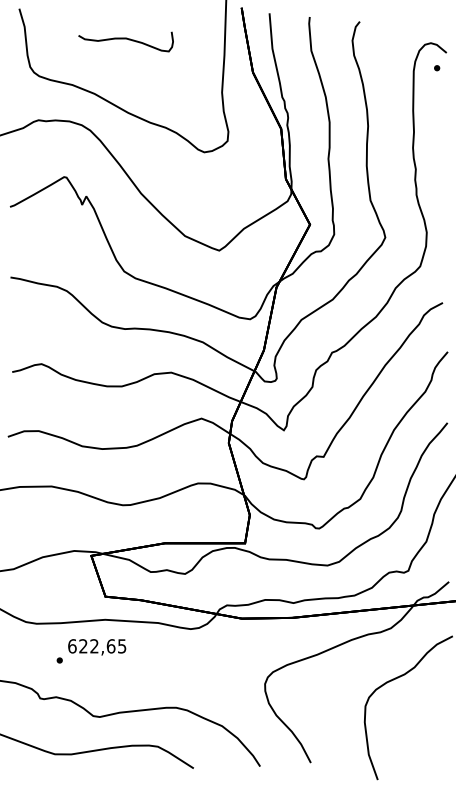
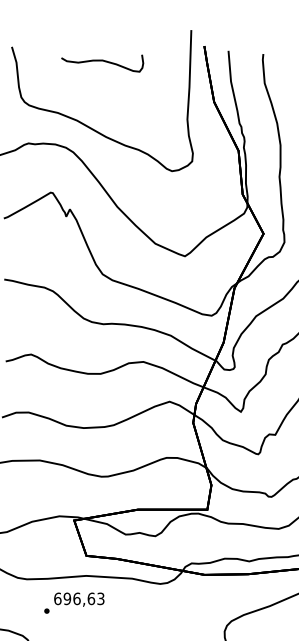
curve: (125, 39) -> (102, 61), moved
text: (102, 646) -> (83, 599), 622,65 -> 696,63

